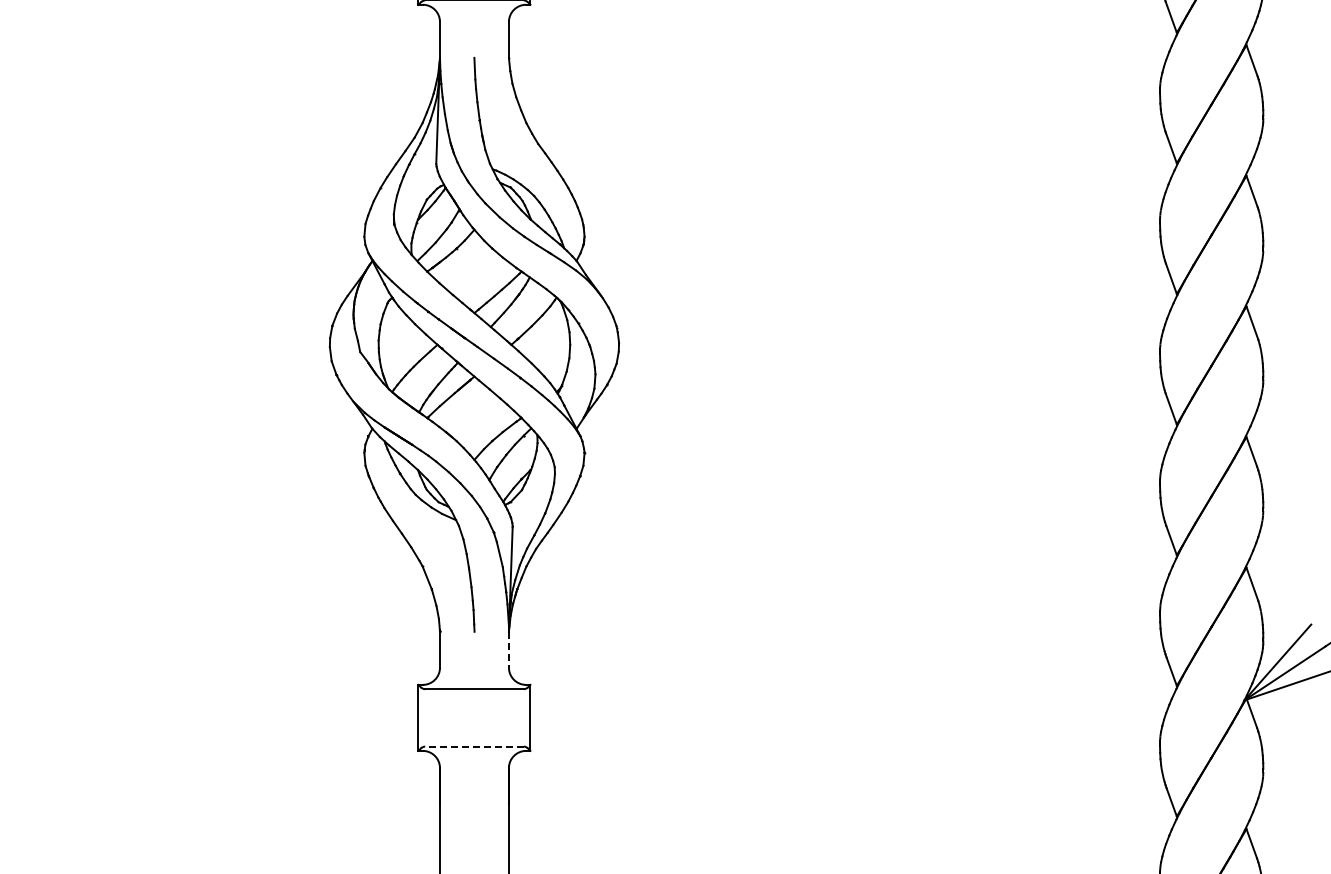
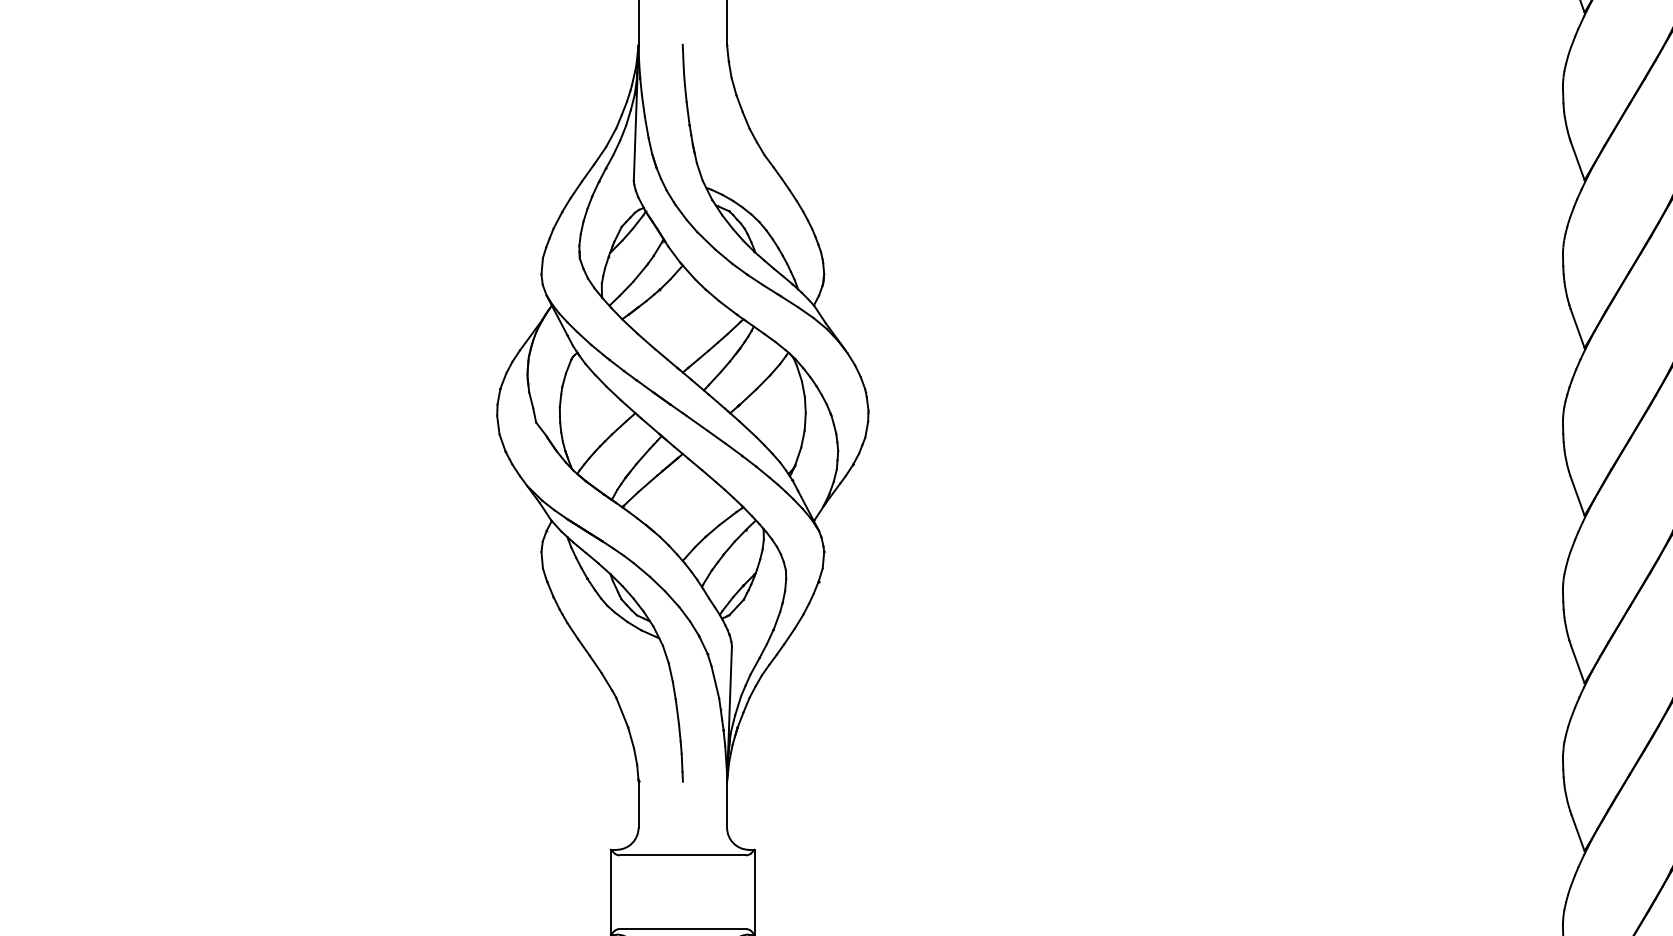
line: (508, 650) -> (726, 805), dashed -> solid
line: (473, 746) -> (681, 928), dashed -> solid

